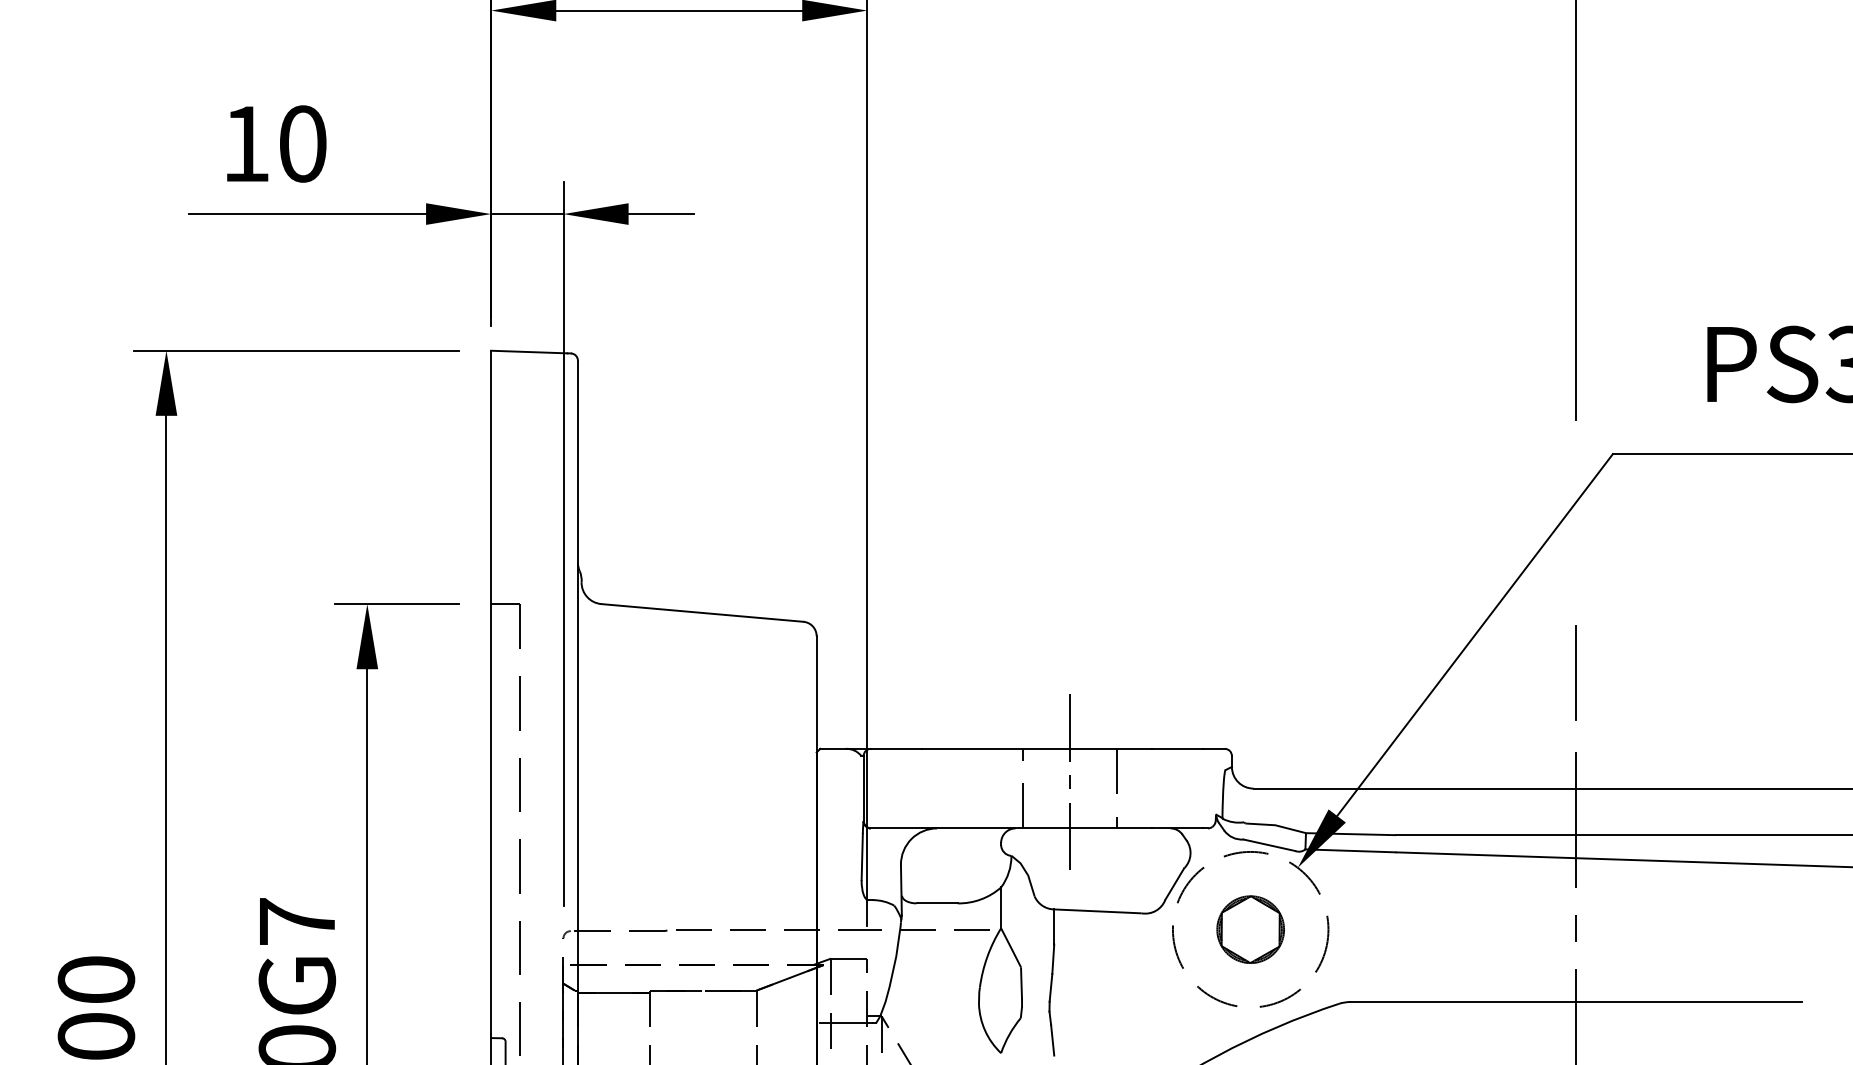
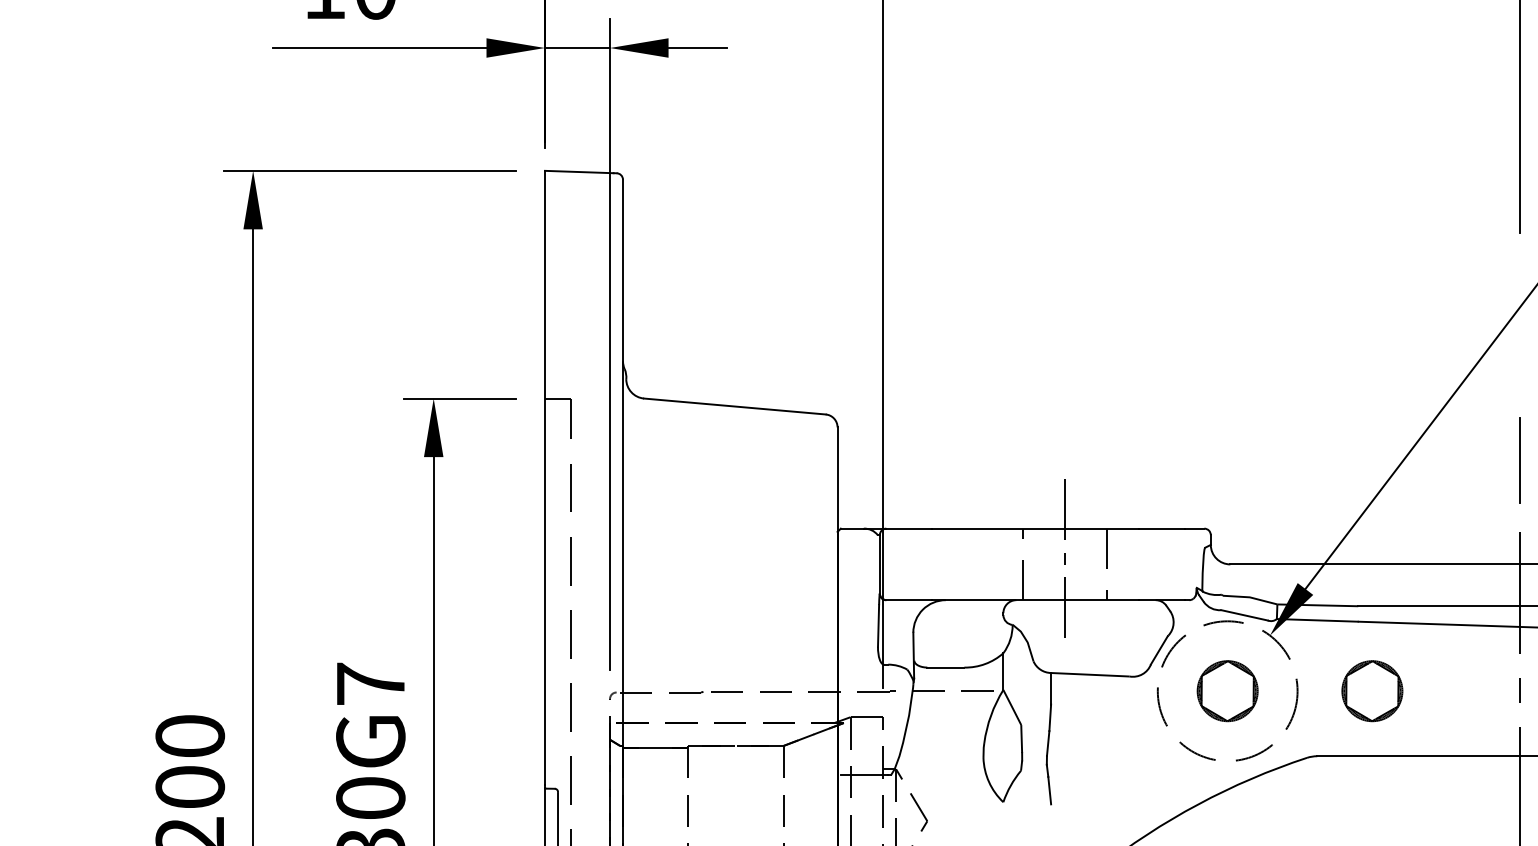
part: (1411, 929) -> (1372, 691), added

